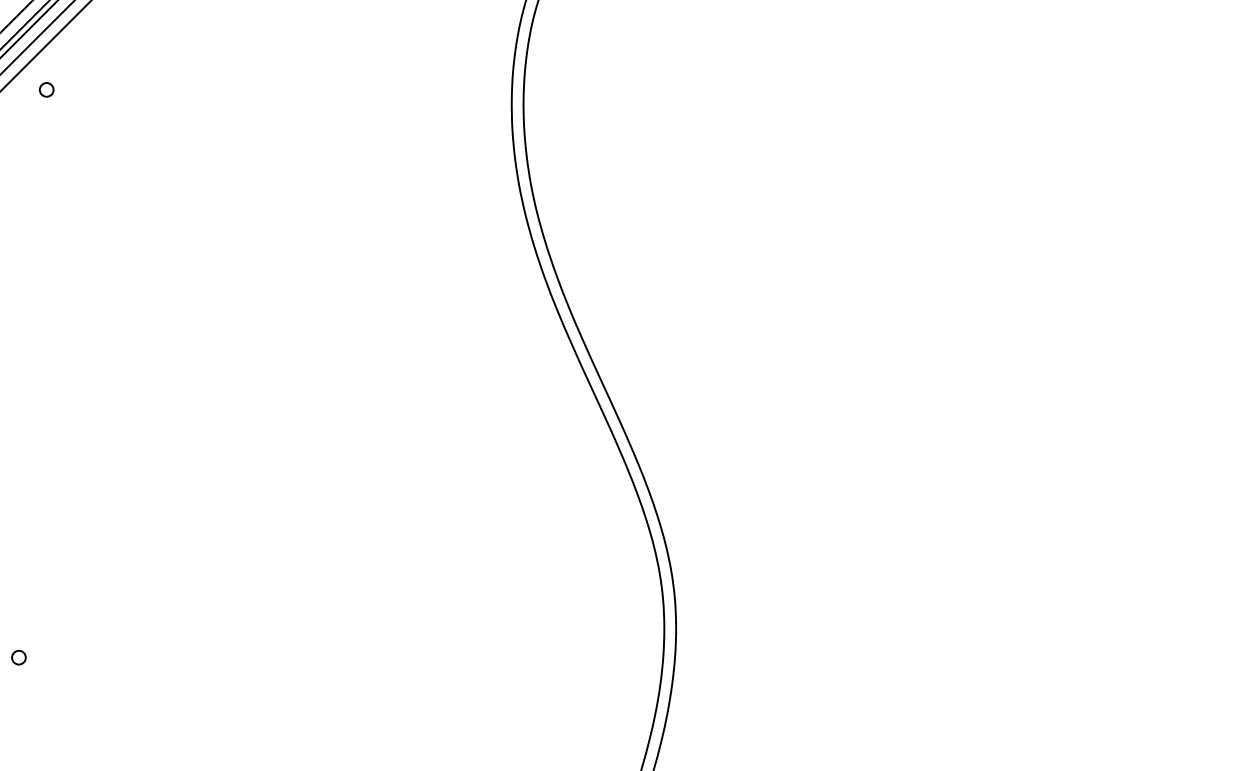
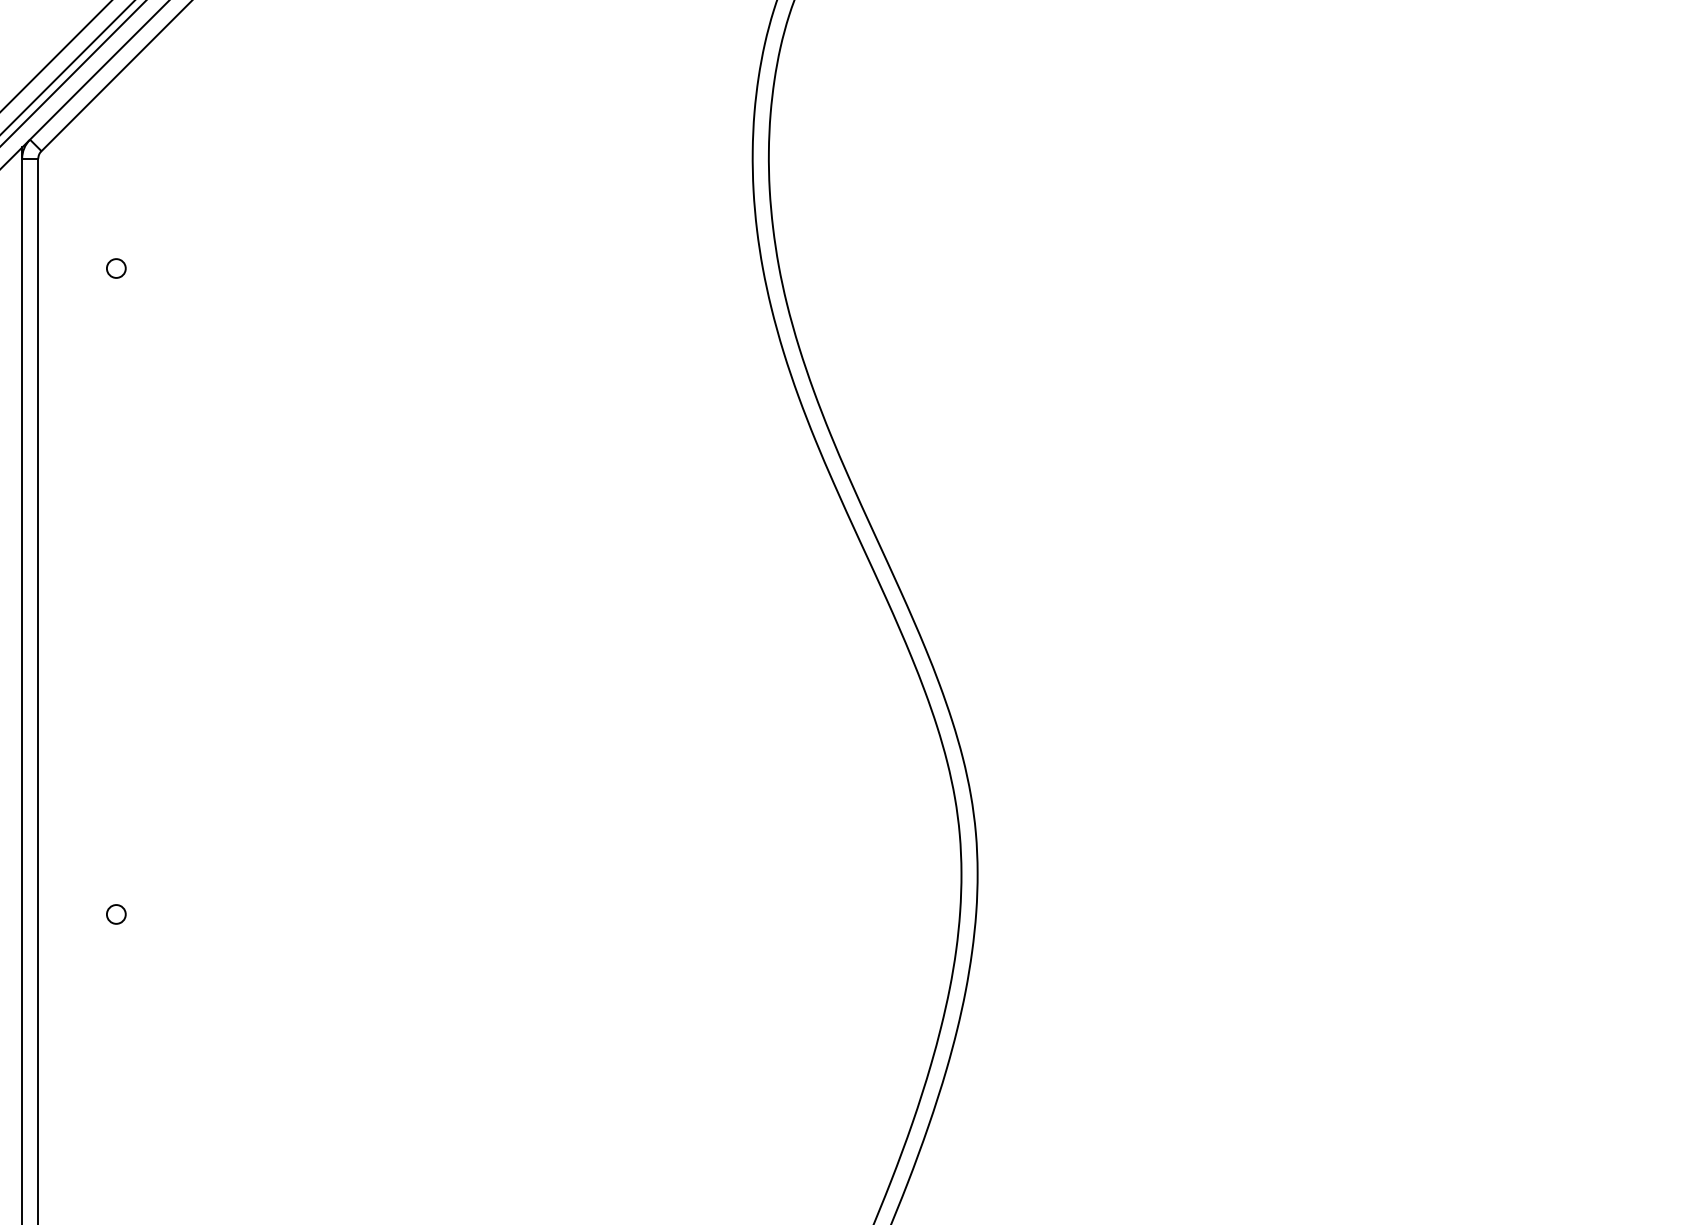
circle: (46, 89) -> (116, 268), moved
circle: (19, 657) -> (116, 914), moved

